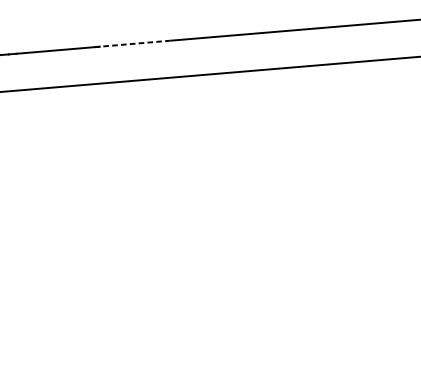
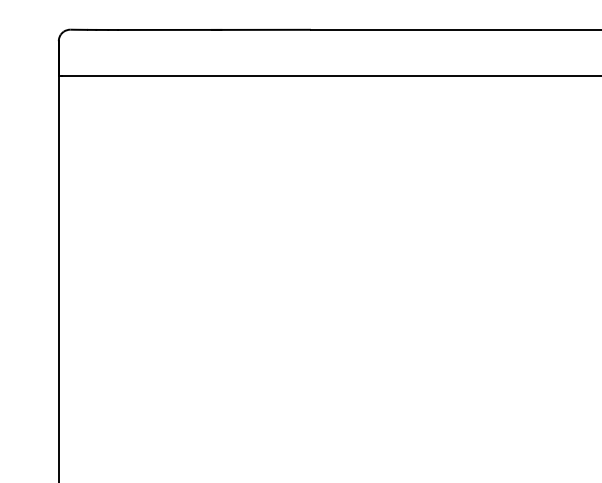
line: (130, 43) -> (260, 29), dashed -> solid

